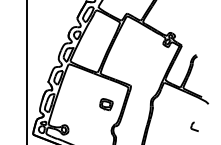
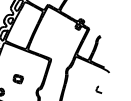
part: (106, 104) -> (18, 79), moved

